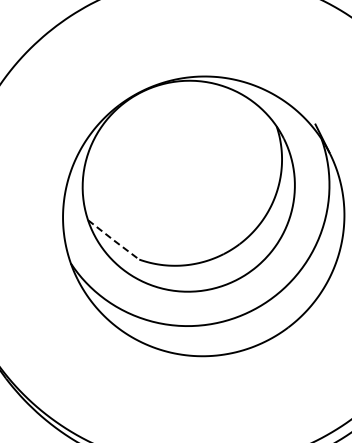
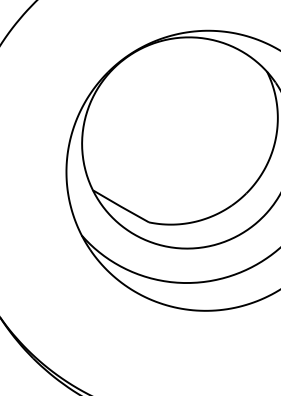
line: (113, 240) -> (120, 206), dashed -> solid

